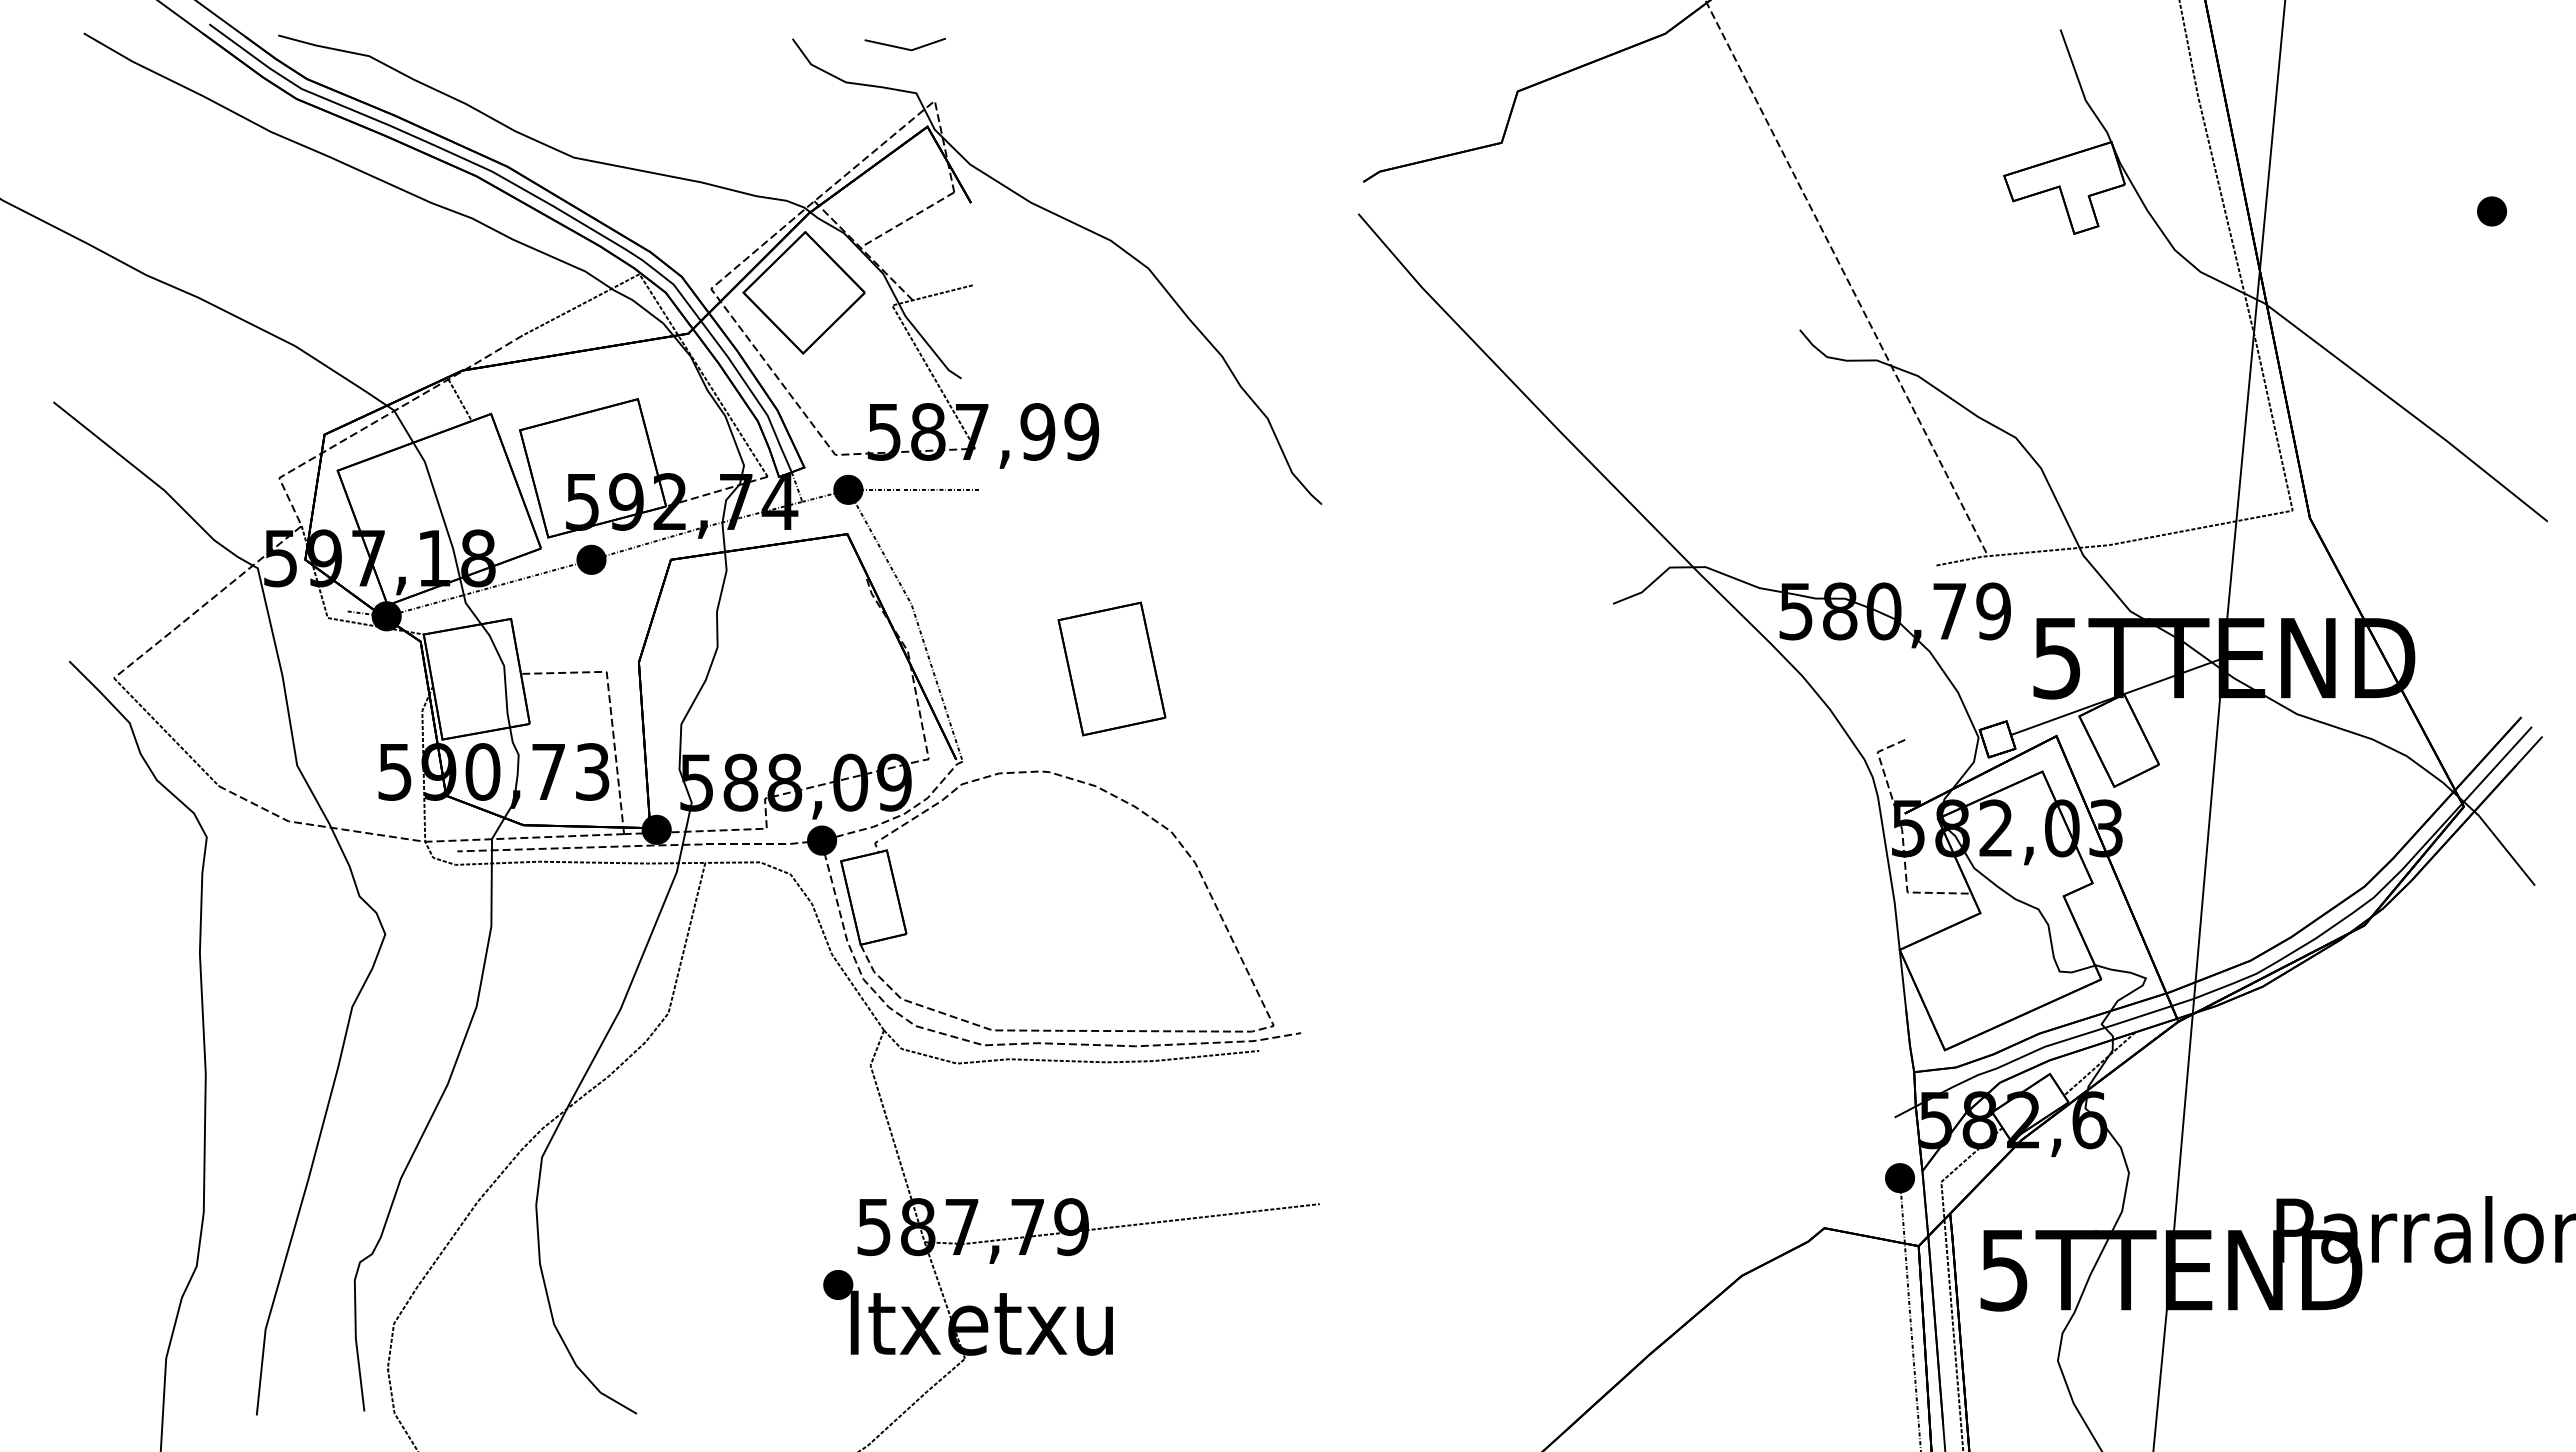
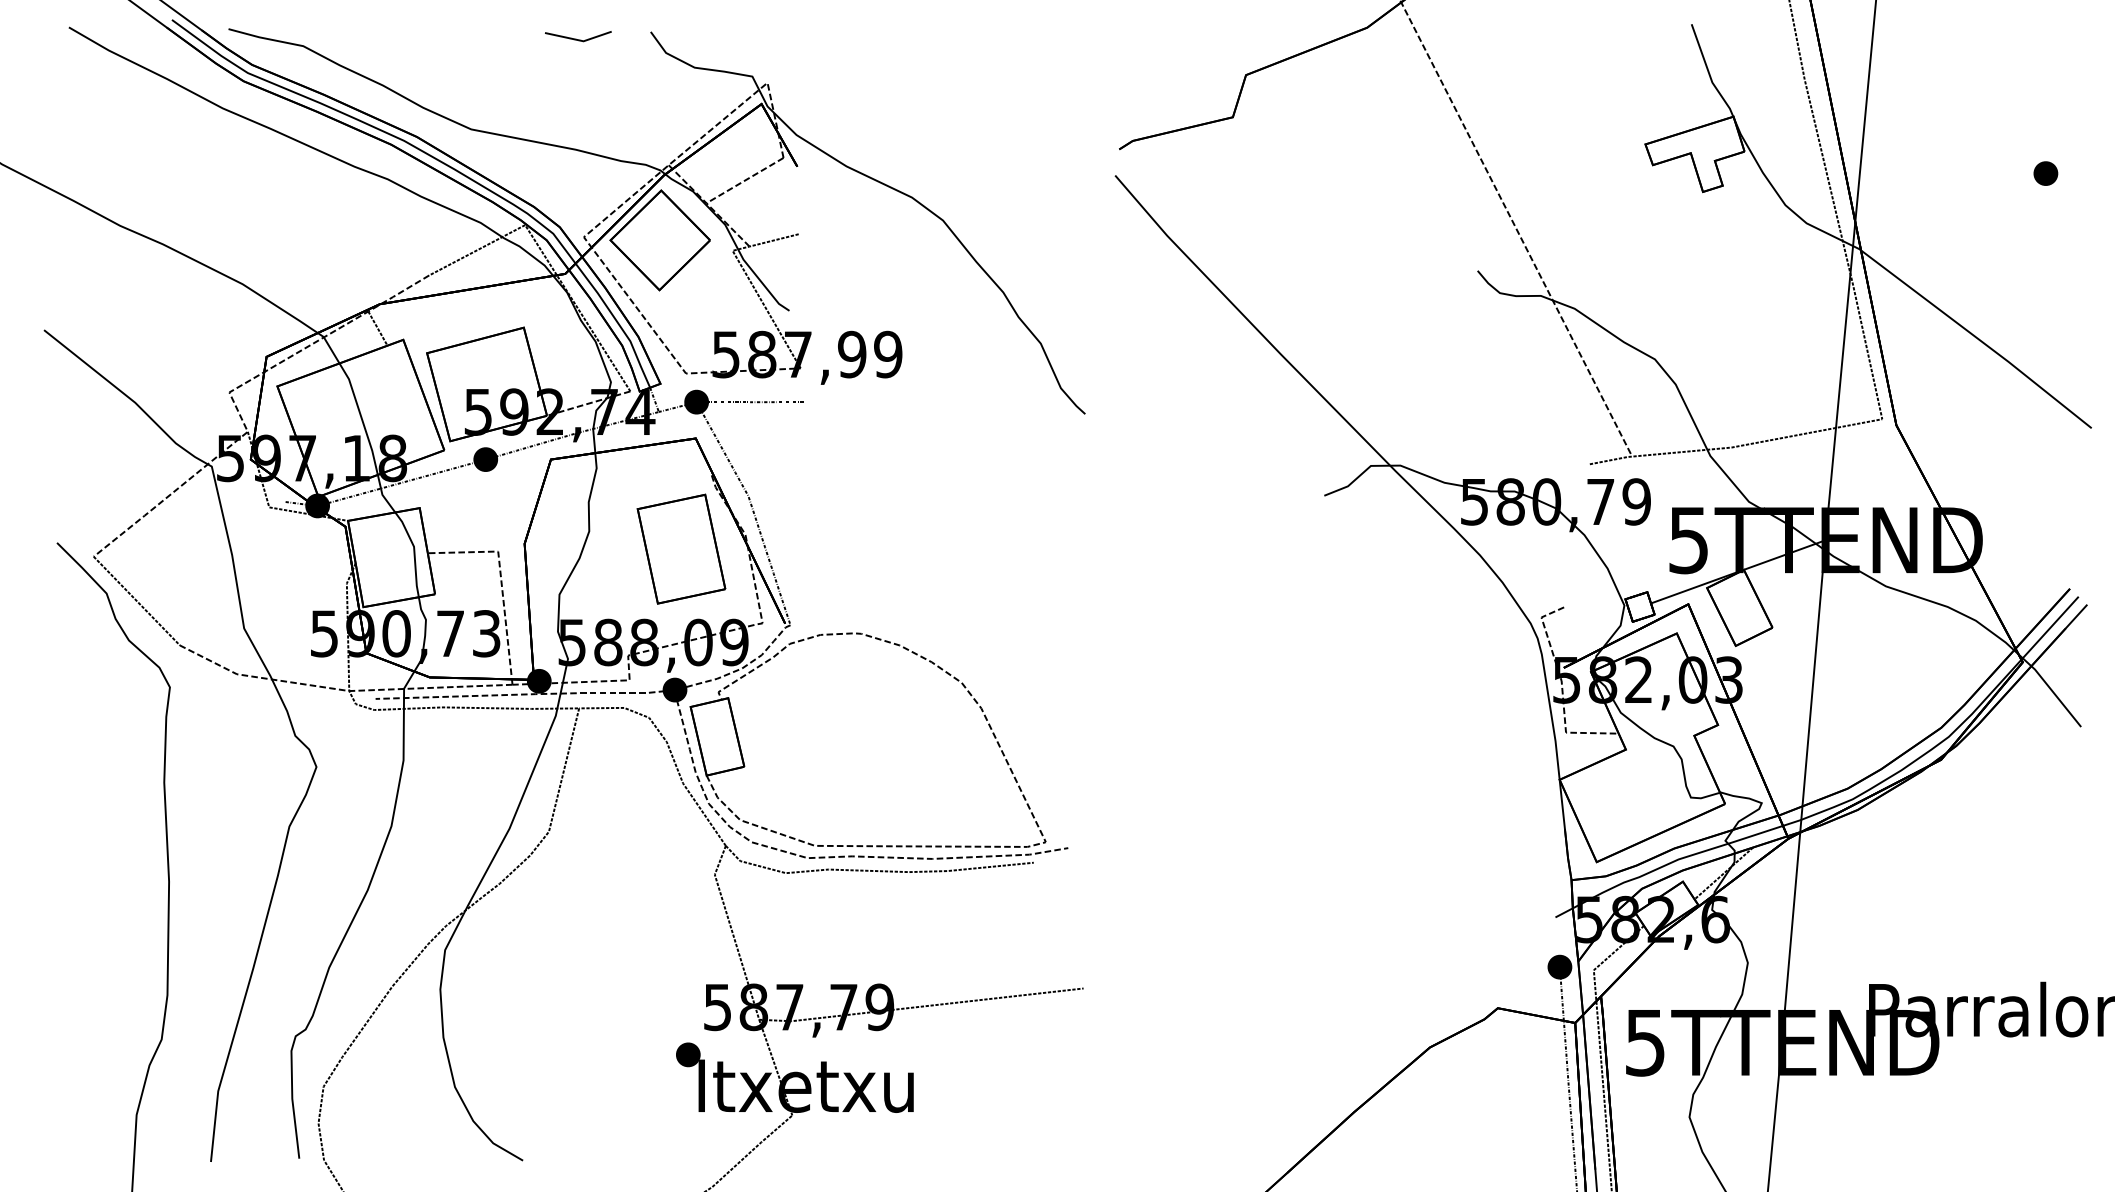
line: (904, 47) -> (577, 39), moved
part: (1111, 668) -> (681, 548), moved

